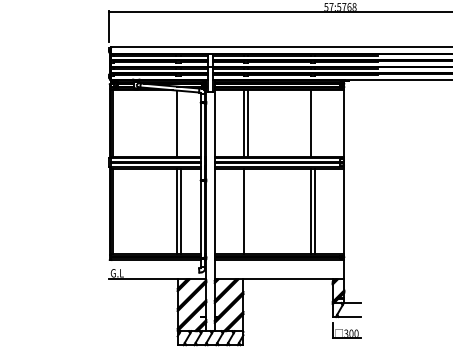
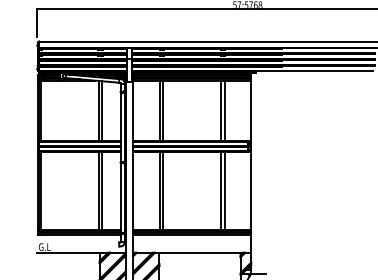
line: (180, 123) -> (102, 110), added
line: (314, 123) -> (224, 110), added
line: (247, 211) -> (163, 190), added

